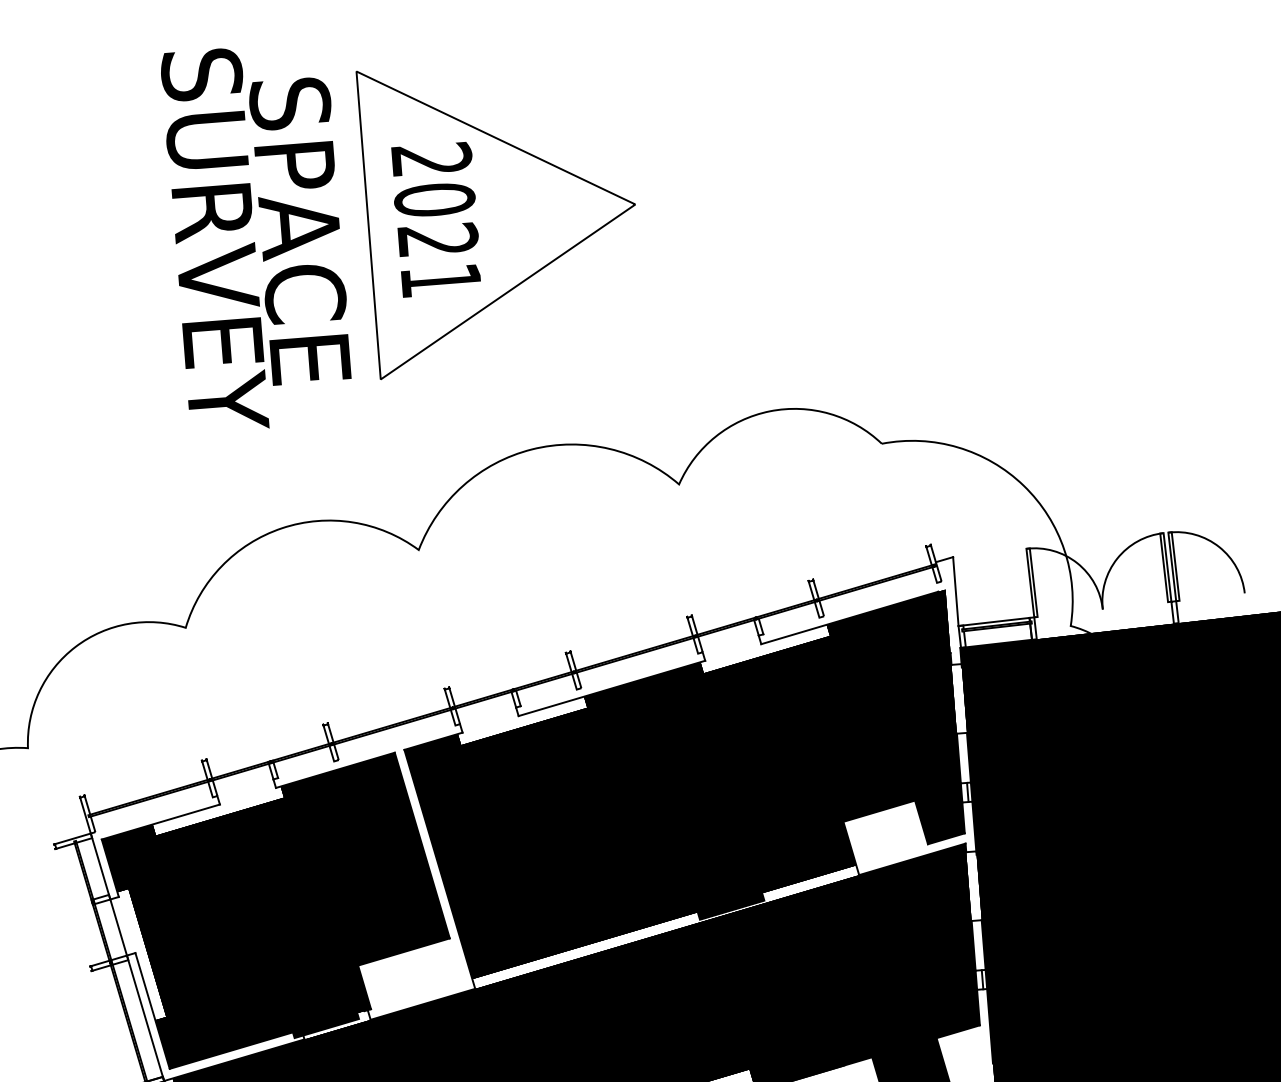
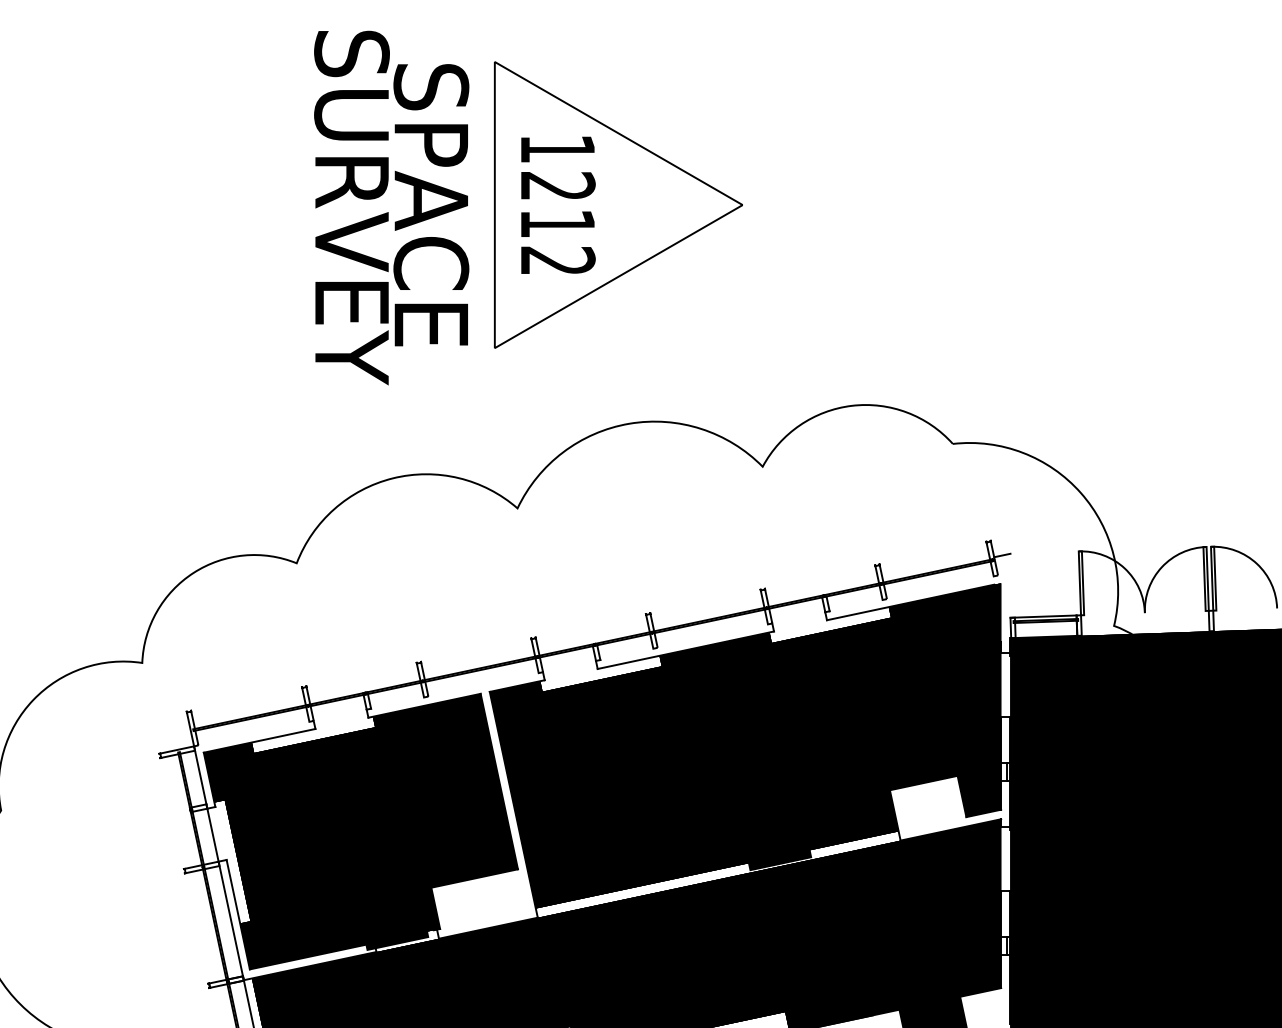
text: (436, 219) -> (557, 204), 2021 -> 1212
line: (955, 591) -> (1010, 585), removed

